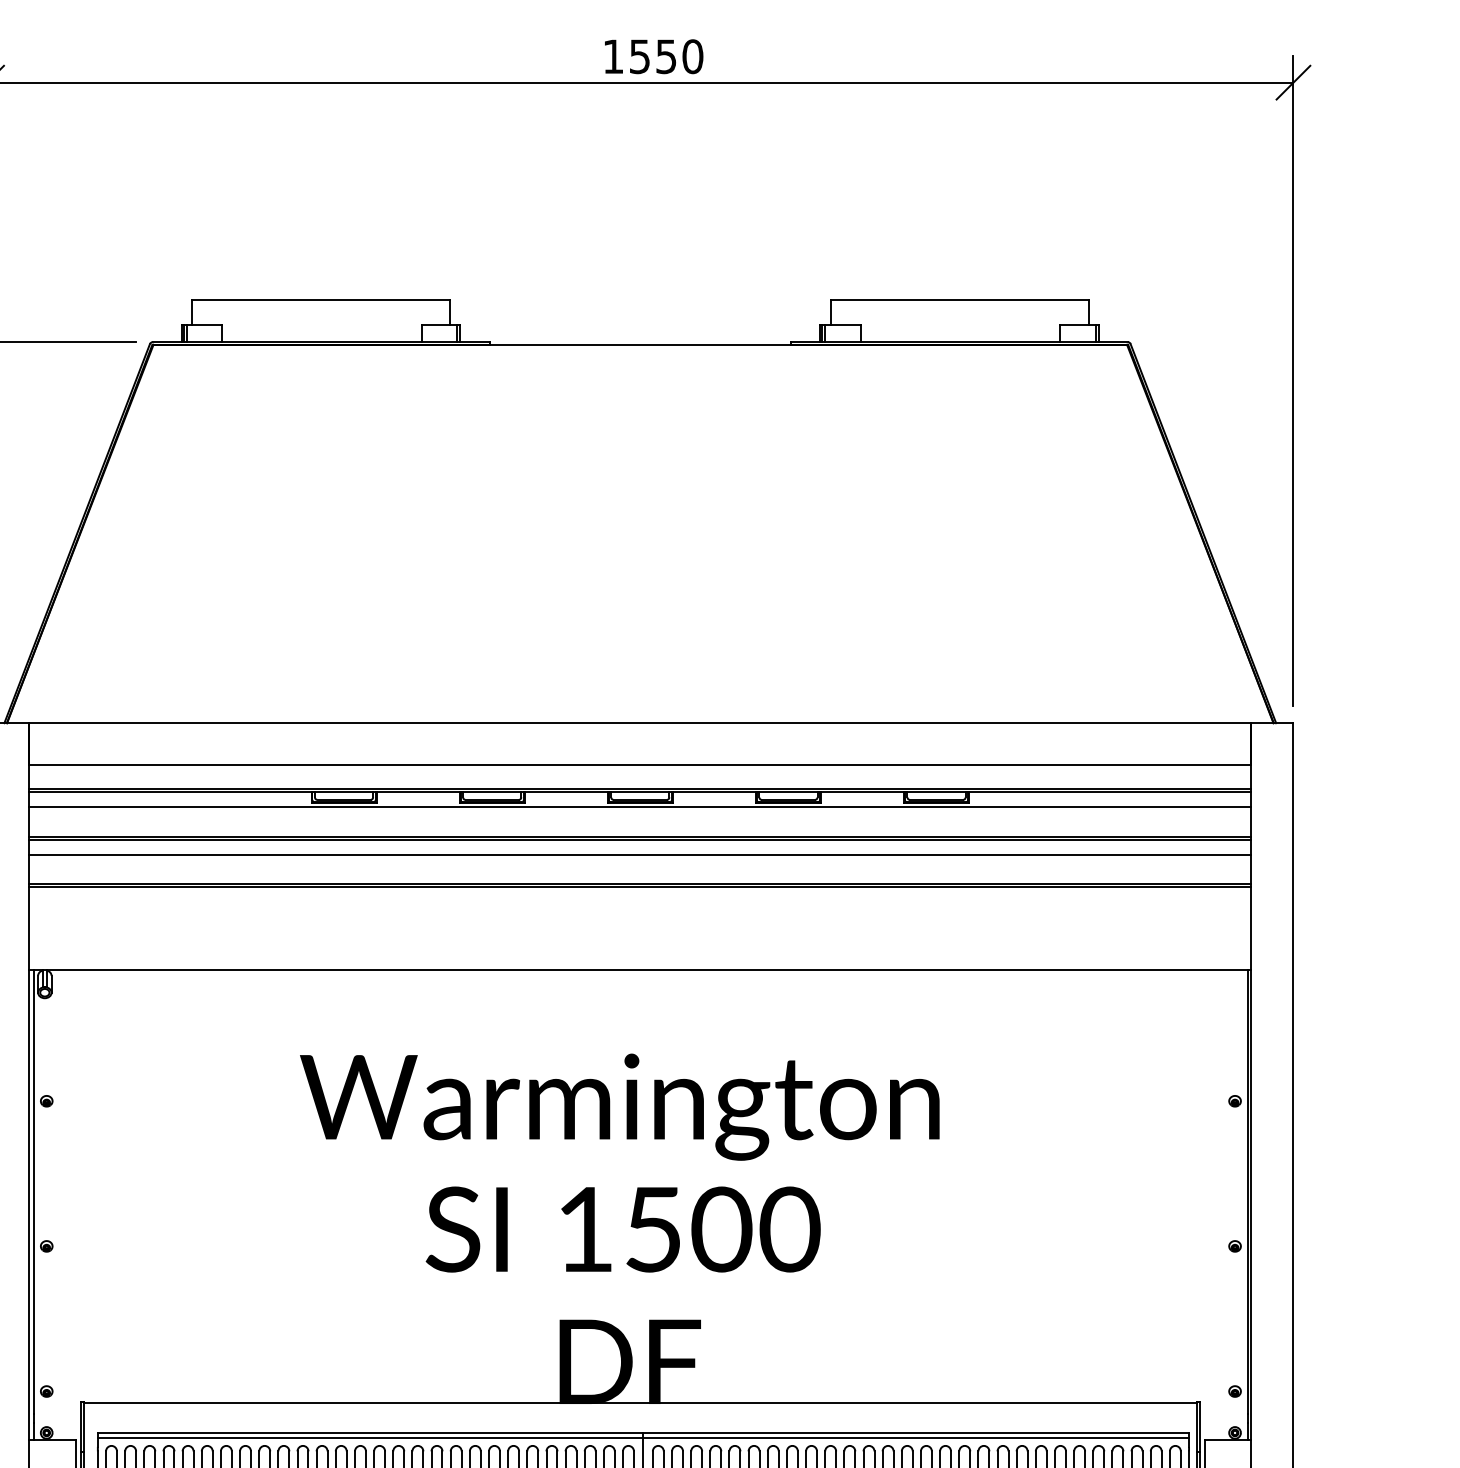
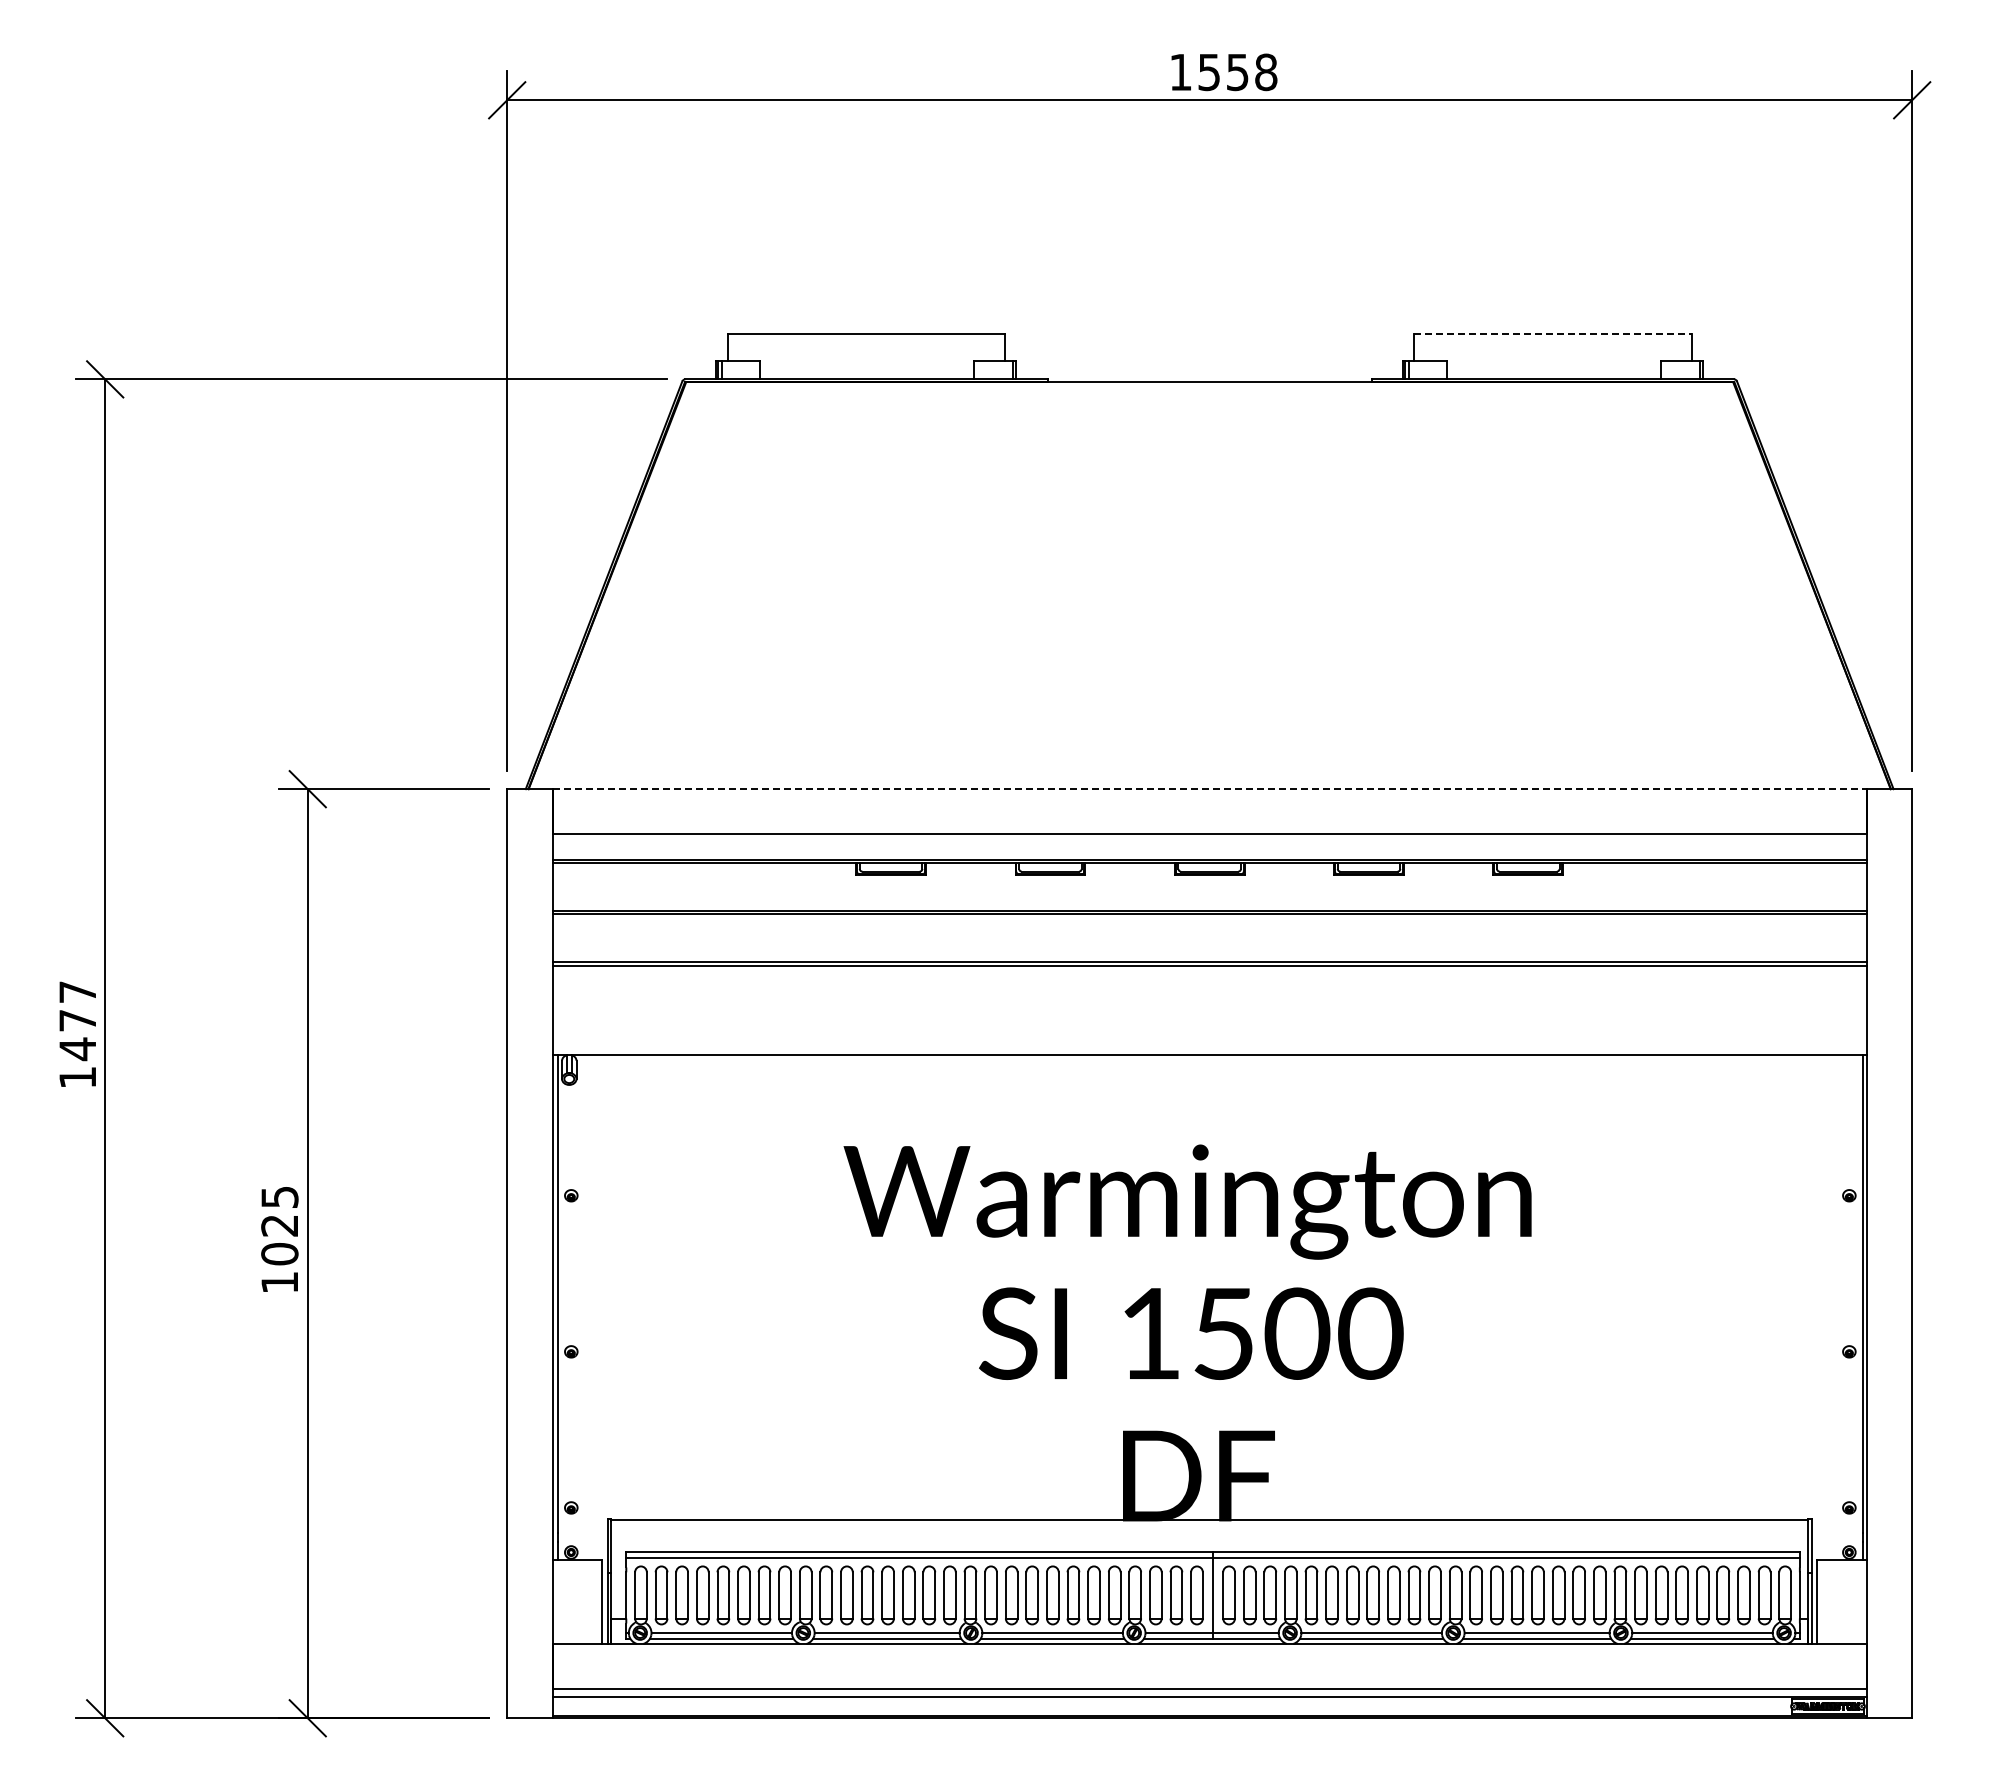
text: (693, 55) -> (1266, 71), 1550 -> 1558
line: (959, 300) -> (1553, 334), solid -> dashed
line: (641, 723) -> (1210, 789), solid -> dashed
line: (640, 807) -> (1209, 879), removed
line: (640, 854) -> (1209, 930), removed

